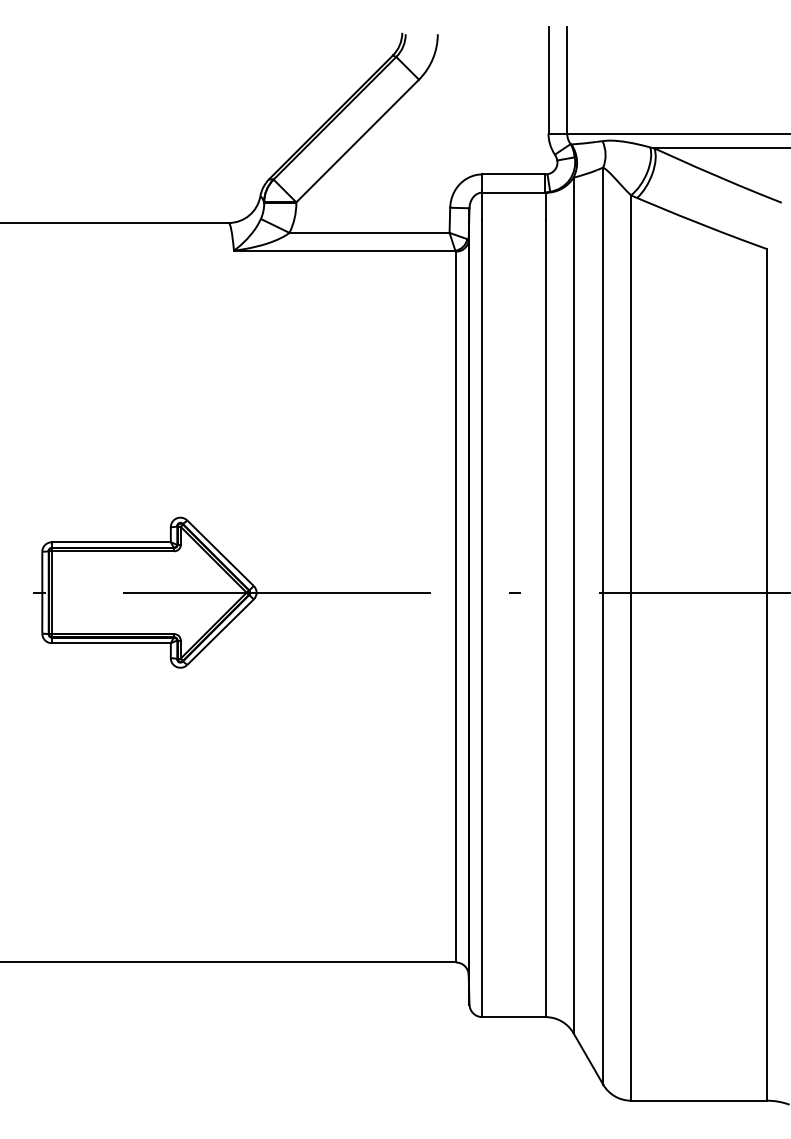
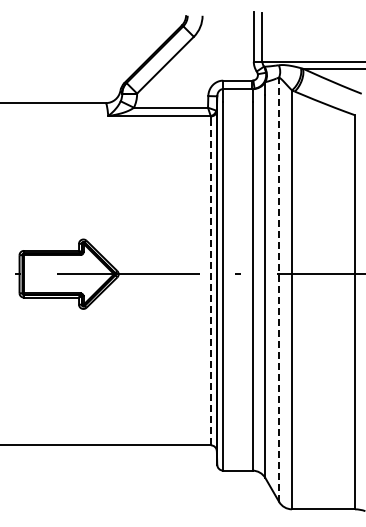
line: (454, 614) -> (210, 284), solid -> dashed
line: (604, 625) -> (279, 289), solid -> dashed

